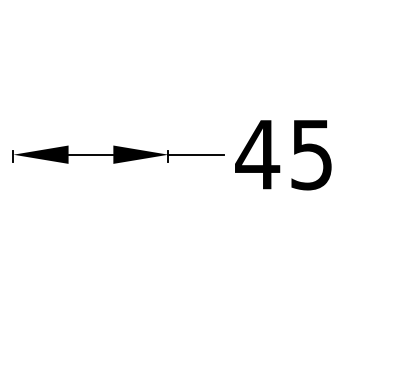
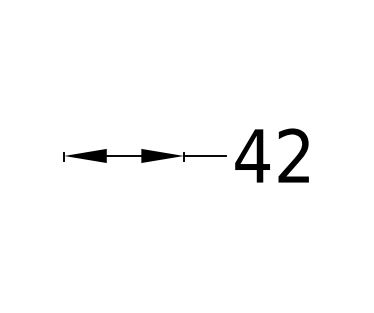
text: (310, 154) -> (293, 155), 45 -> 42

